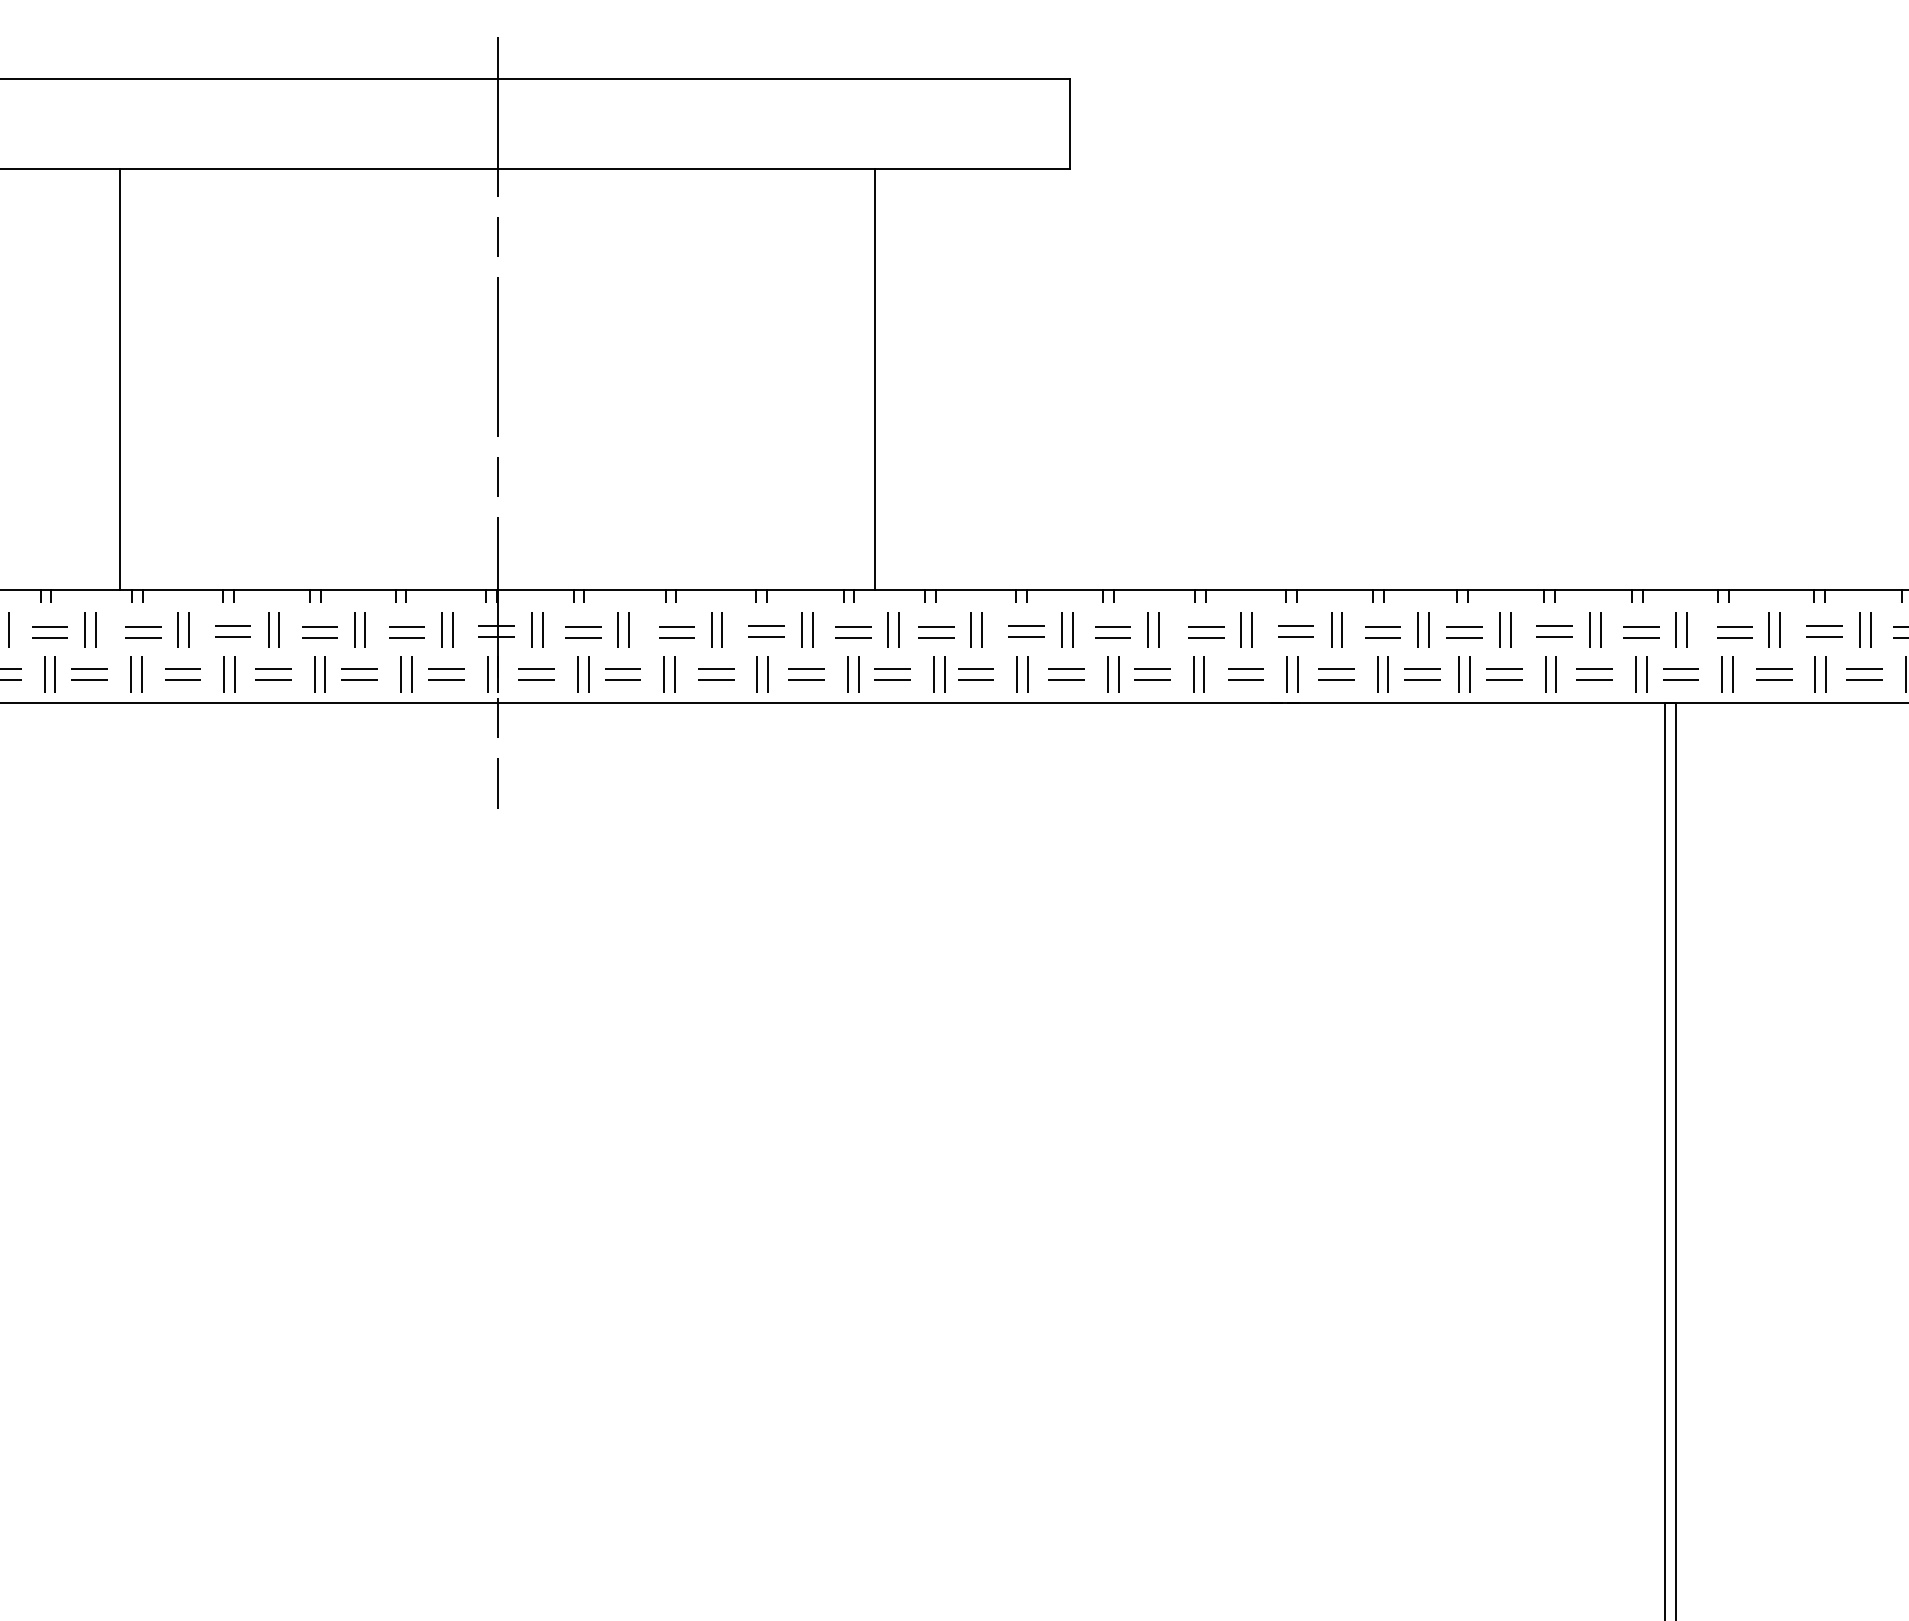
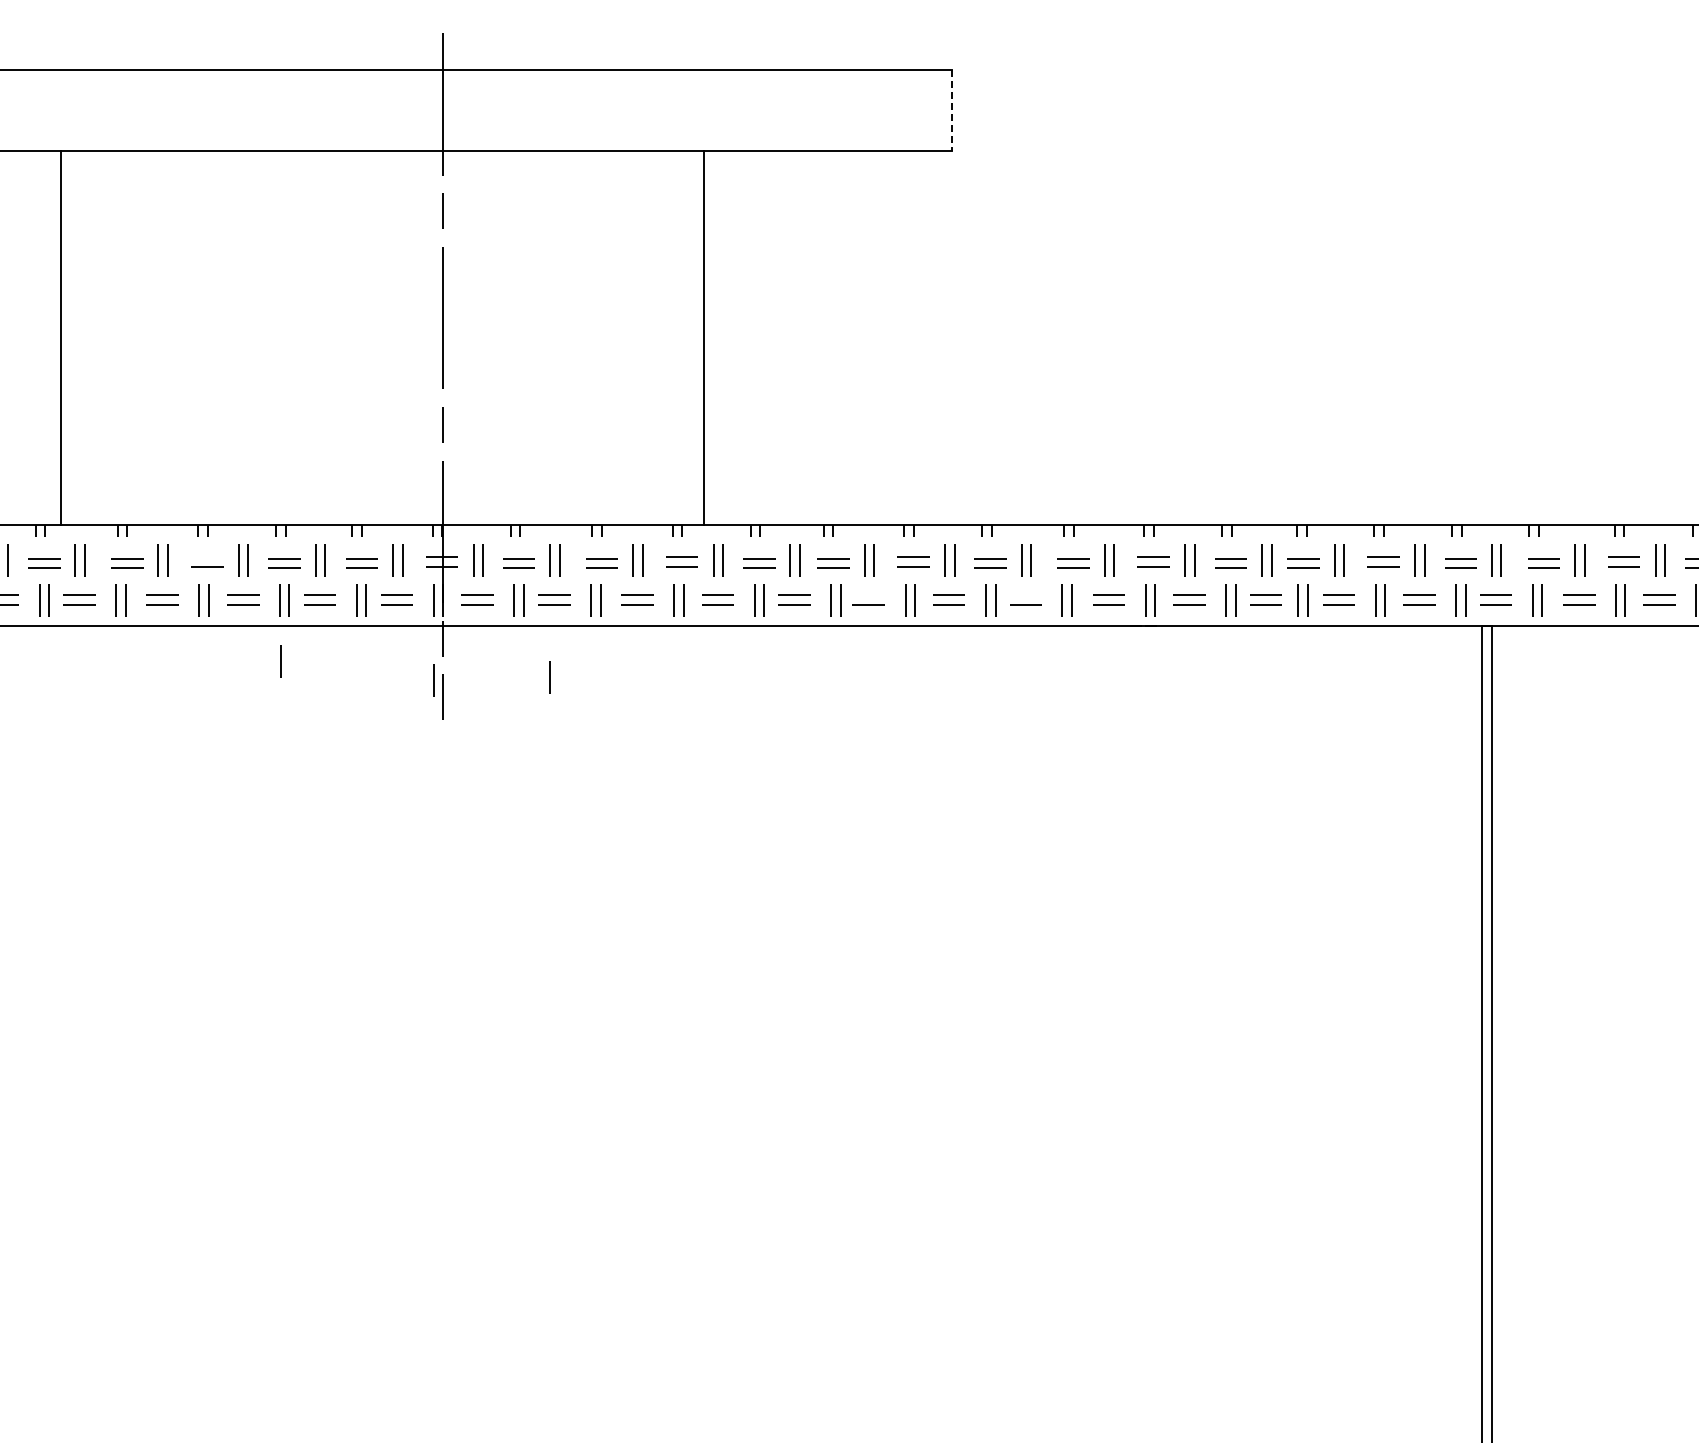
line: (1070, 124) -> (952, 110), solid -> dashed
line: (120, 379) -> (61, 337), moved
line: (874, 379) -> (703, 337), moved
line: (233, 625) -> (207, 556), removed
line: (975, 667) -> (868, 594), removed
line: (1152, 667) -> (1025, 594), removed
line: (315, 743) -> (280, 661), added
line: (617, 761) -> (549, 677), added
line: (487, 764) -> (433, 680), added

